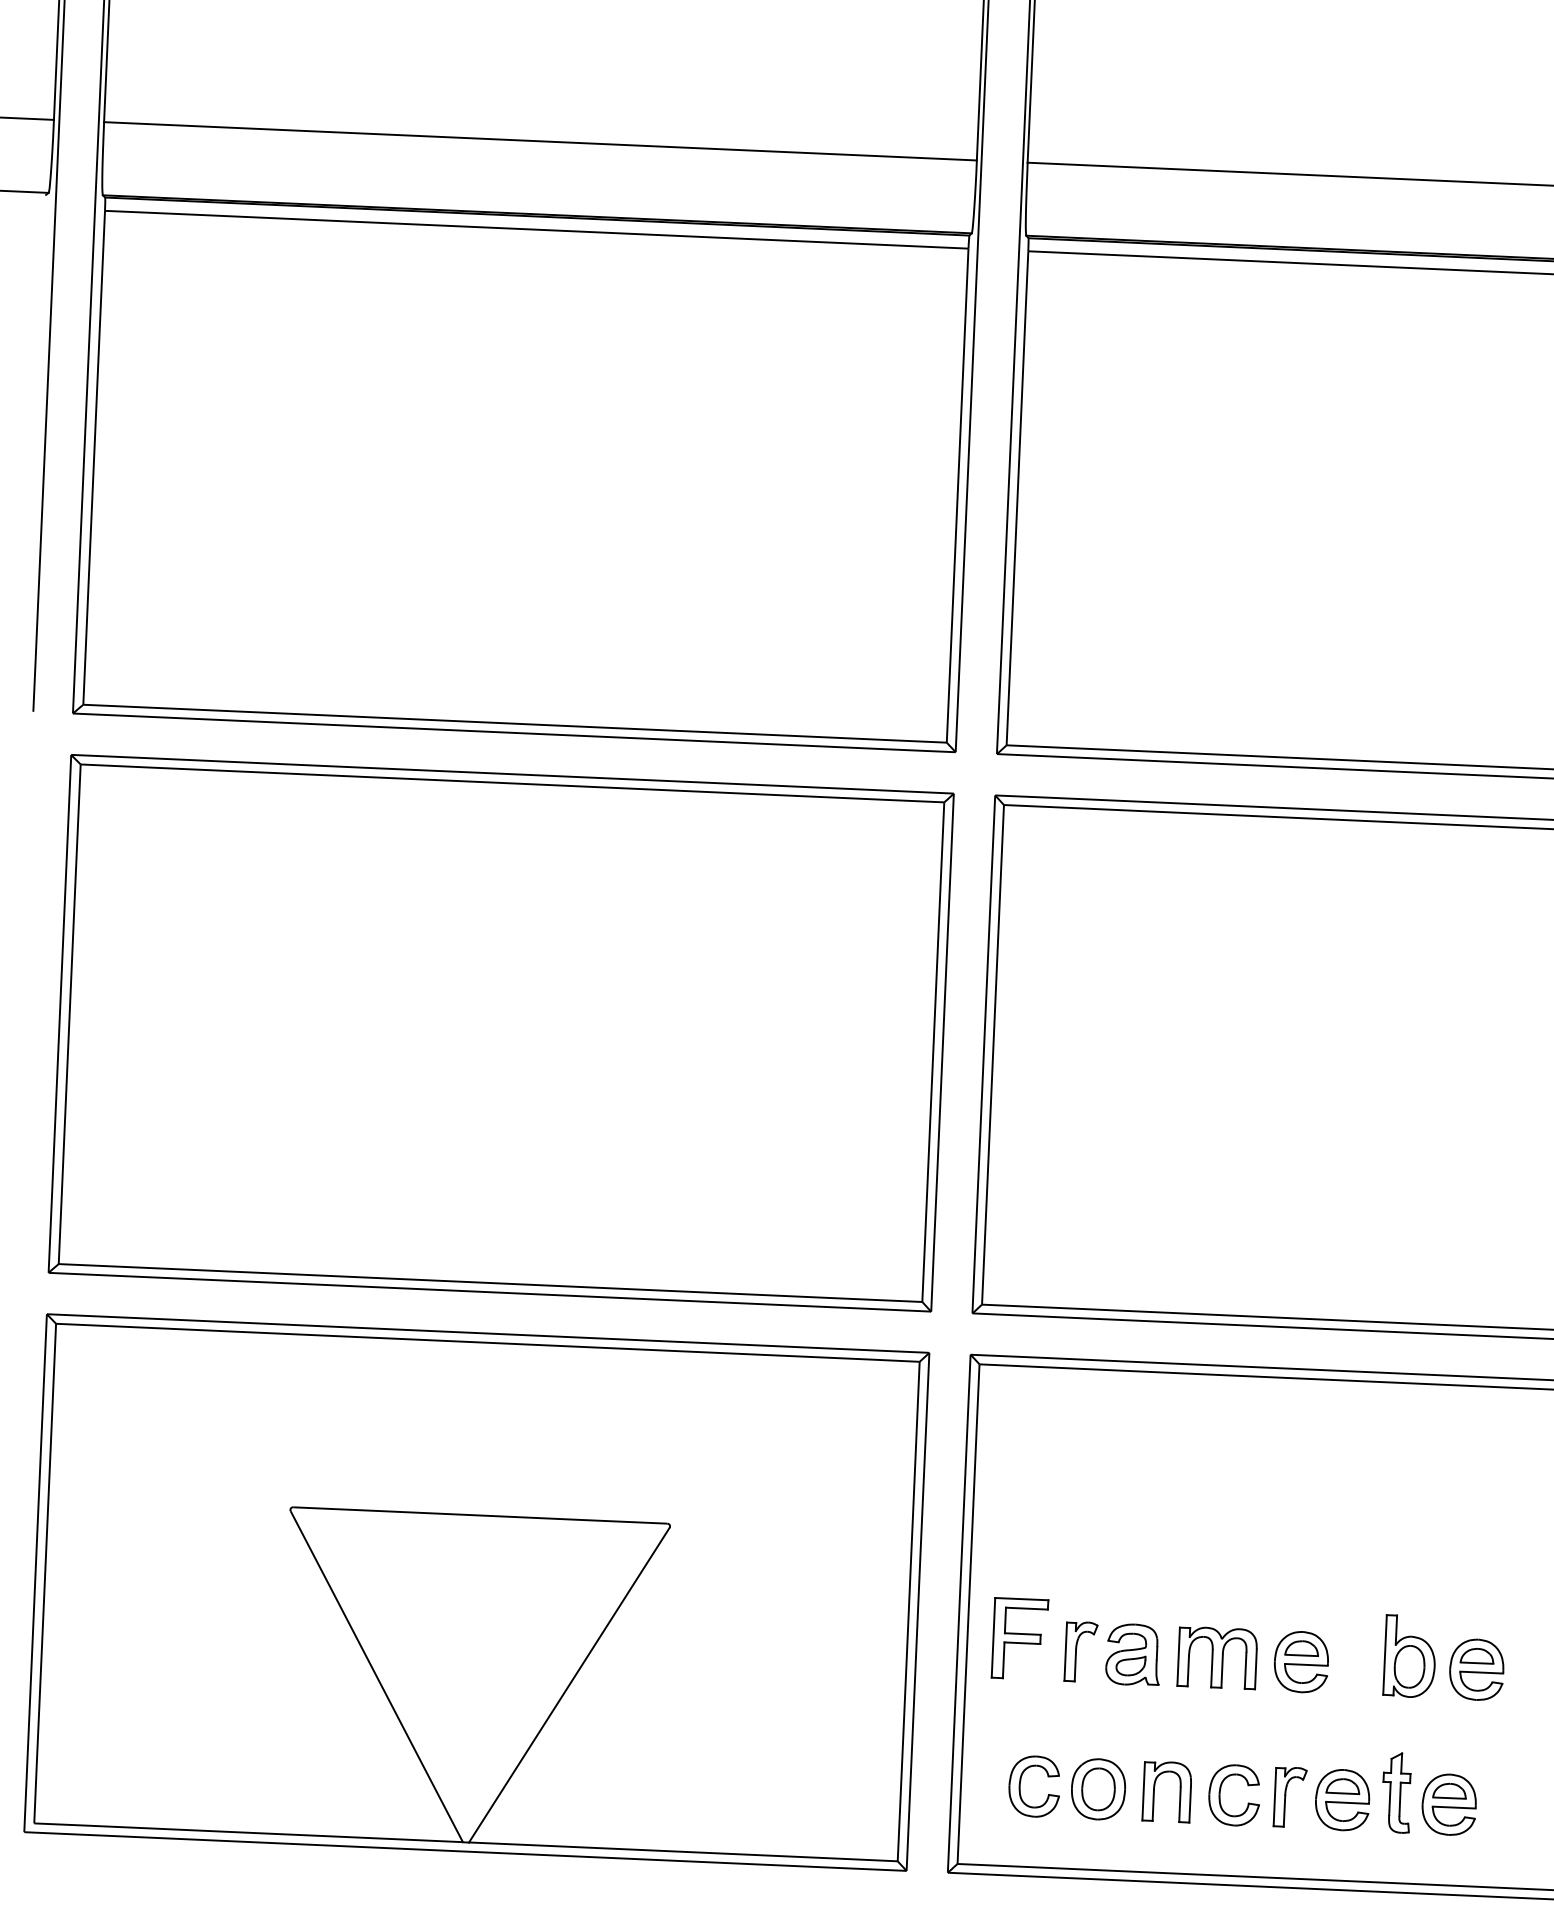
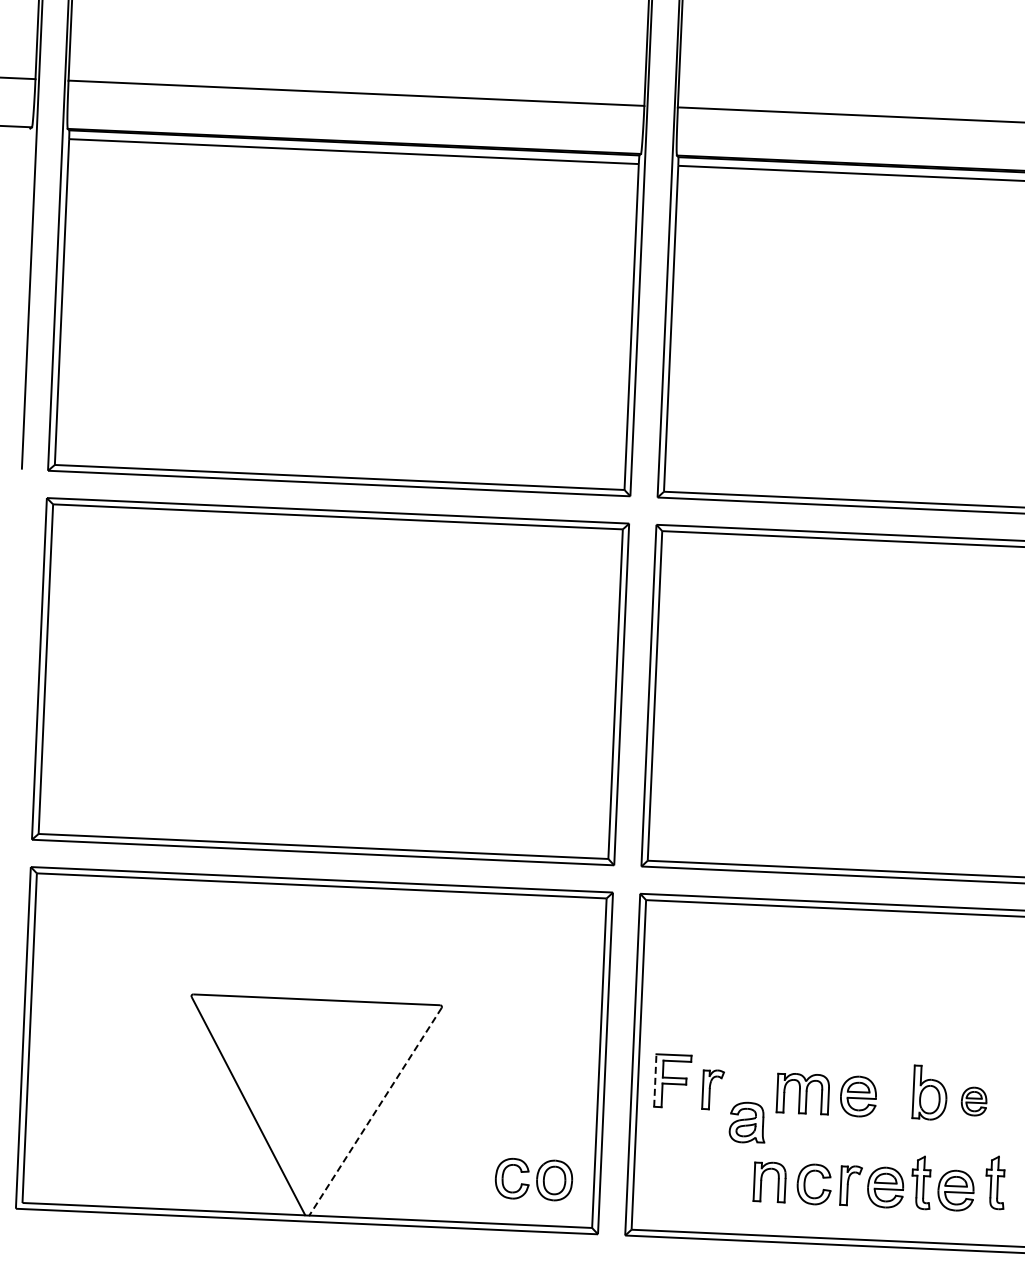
line: (993, 1637) -> (655, 1080), solid -> dashed
part: (1131, 1654) -> (746, 1122), moved
part: (1475, 1669) -> (973, 1101), size x0.7
line: (569, 1686) -> (375, 1112), solid -> dashed
part: (1068, 1787) -> (534, 1179), moved
part: (1509, 1792) -> (995, 1182), added

